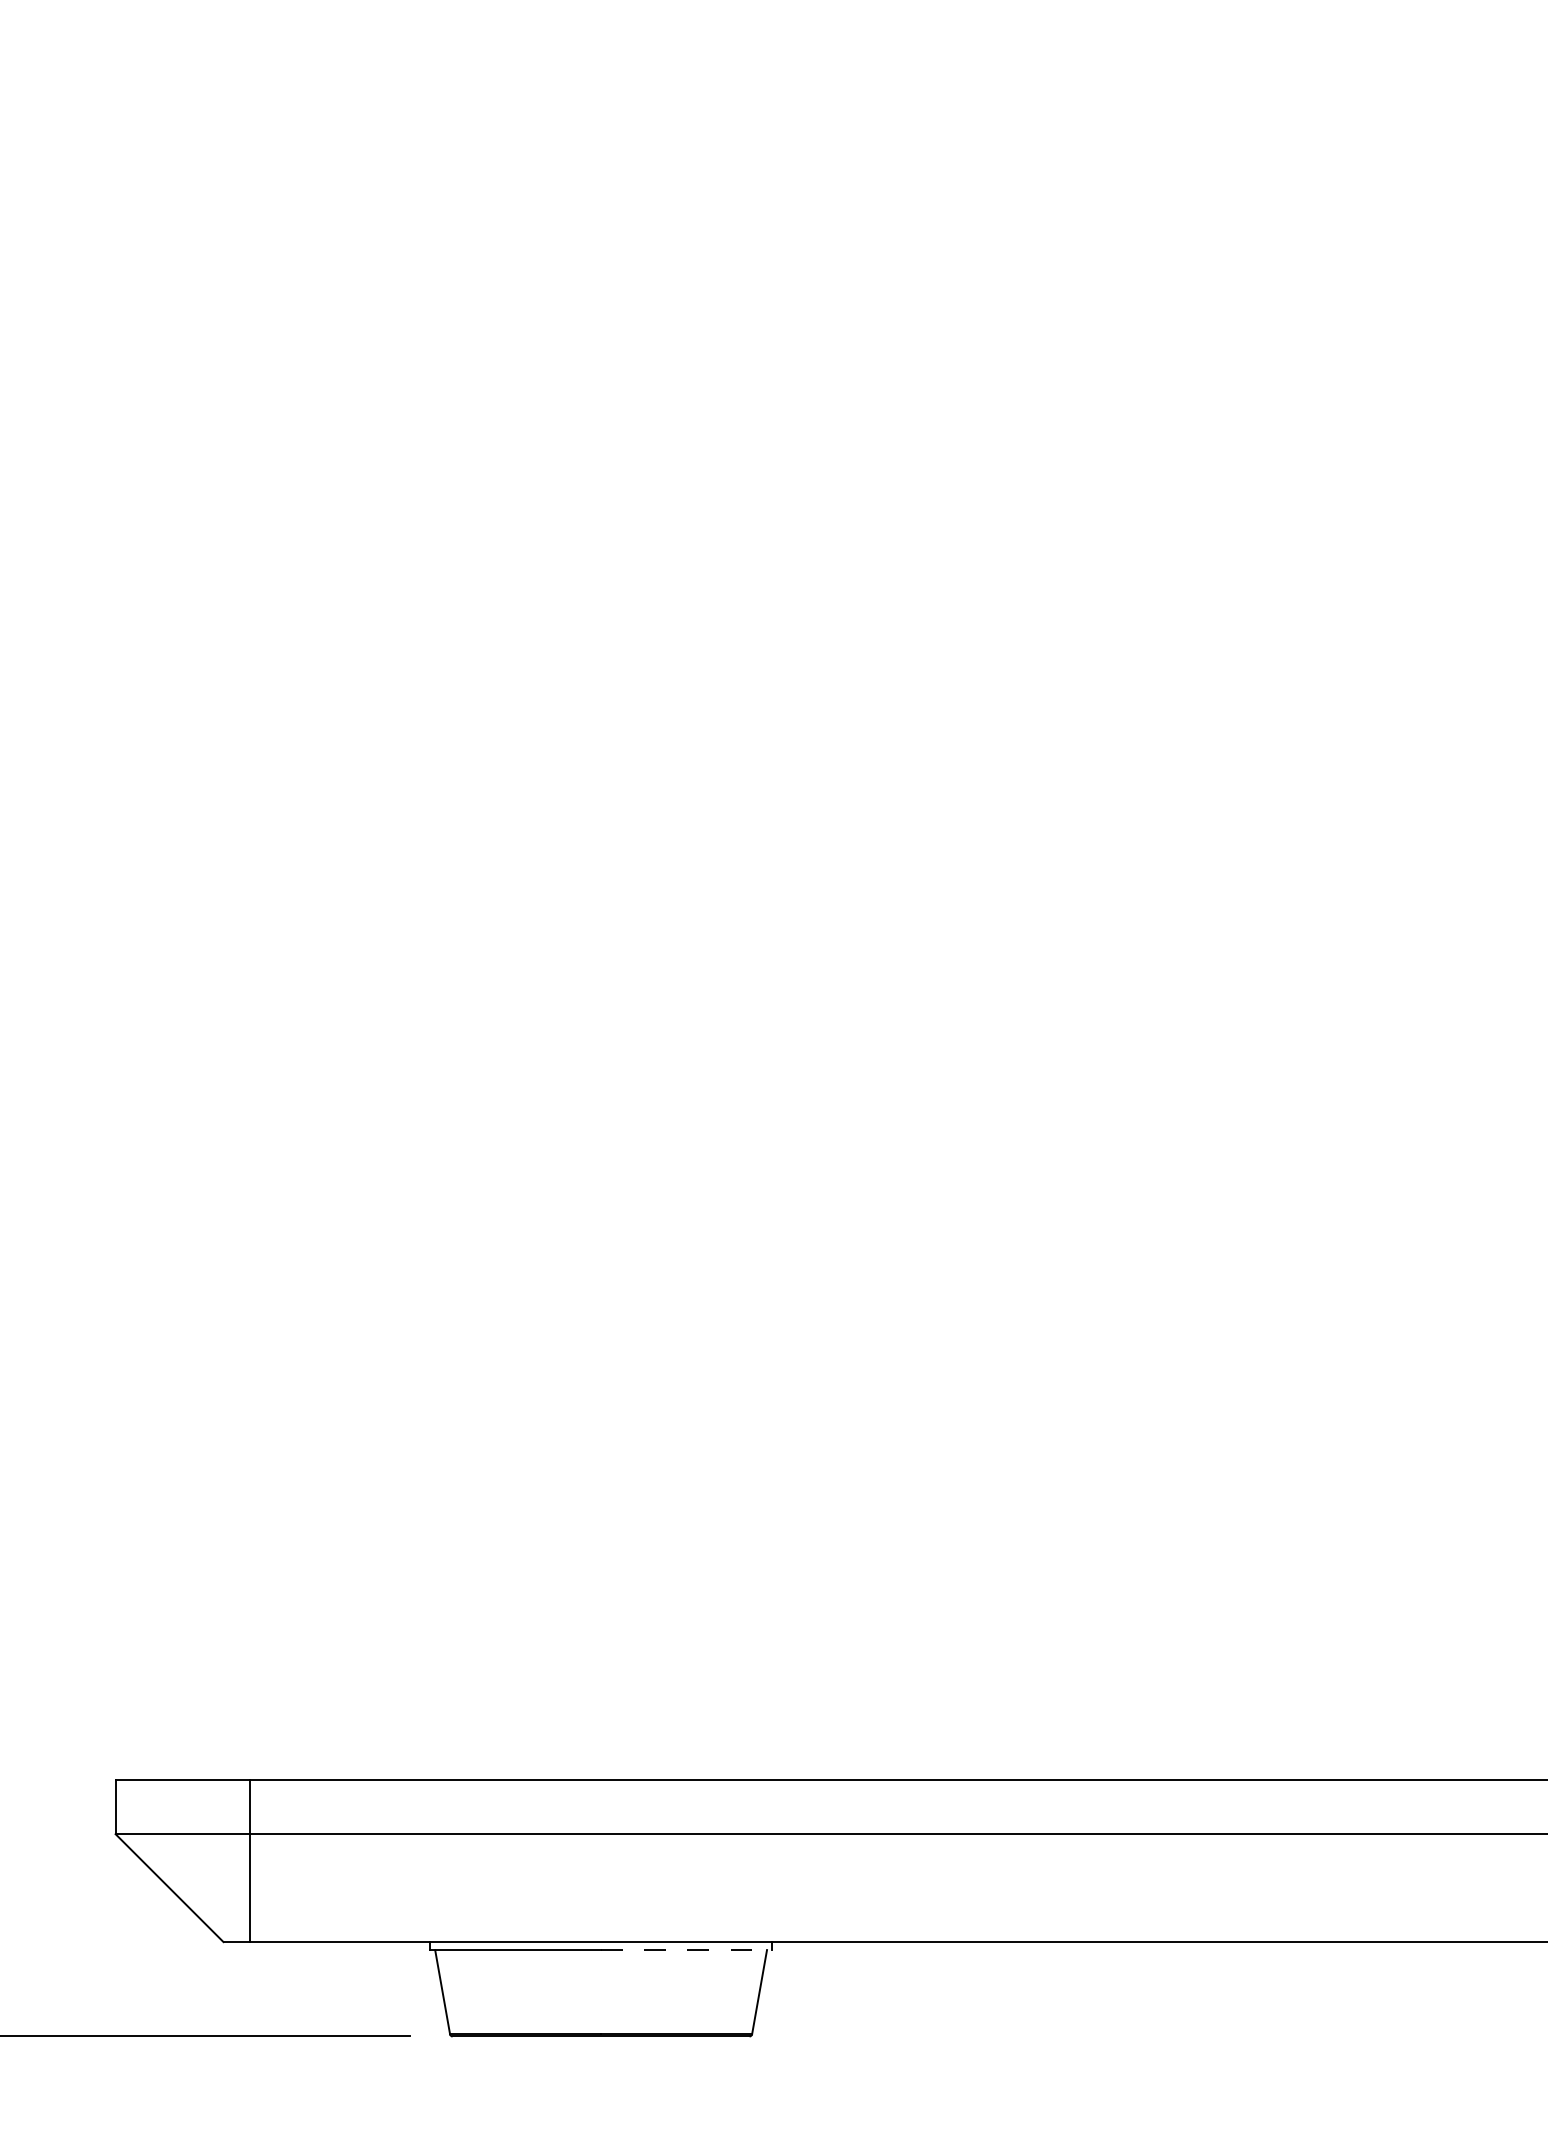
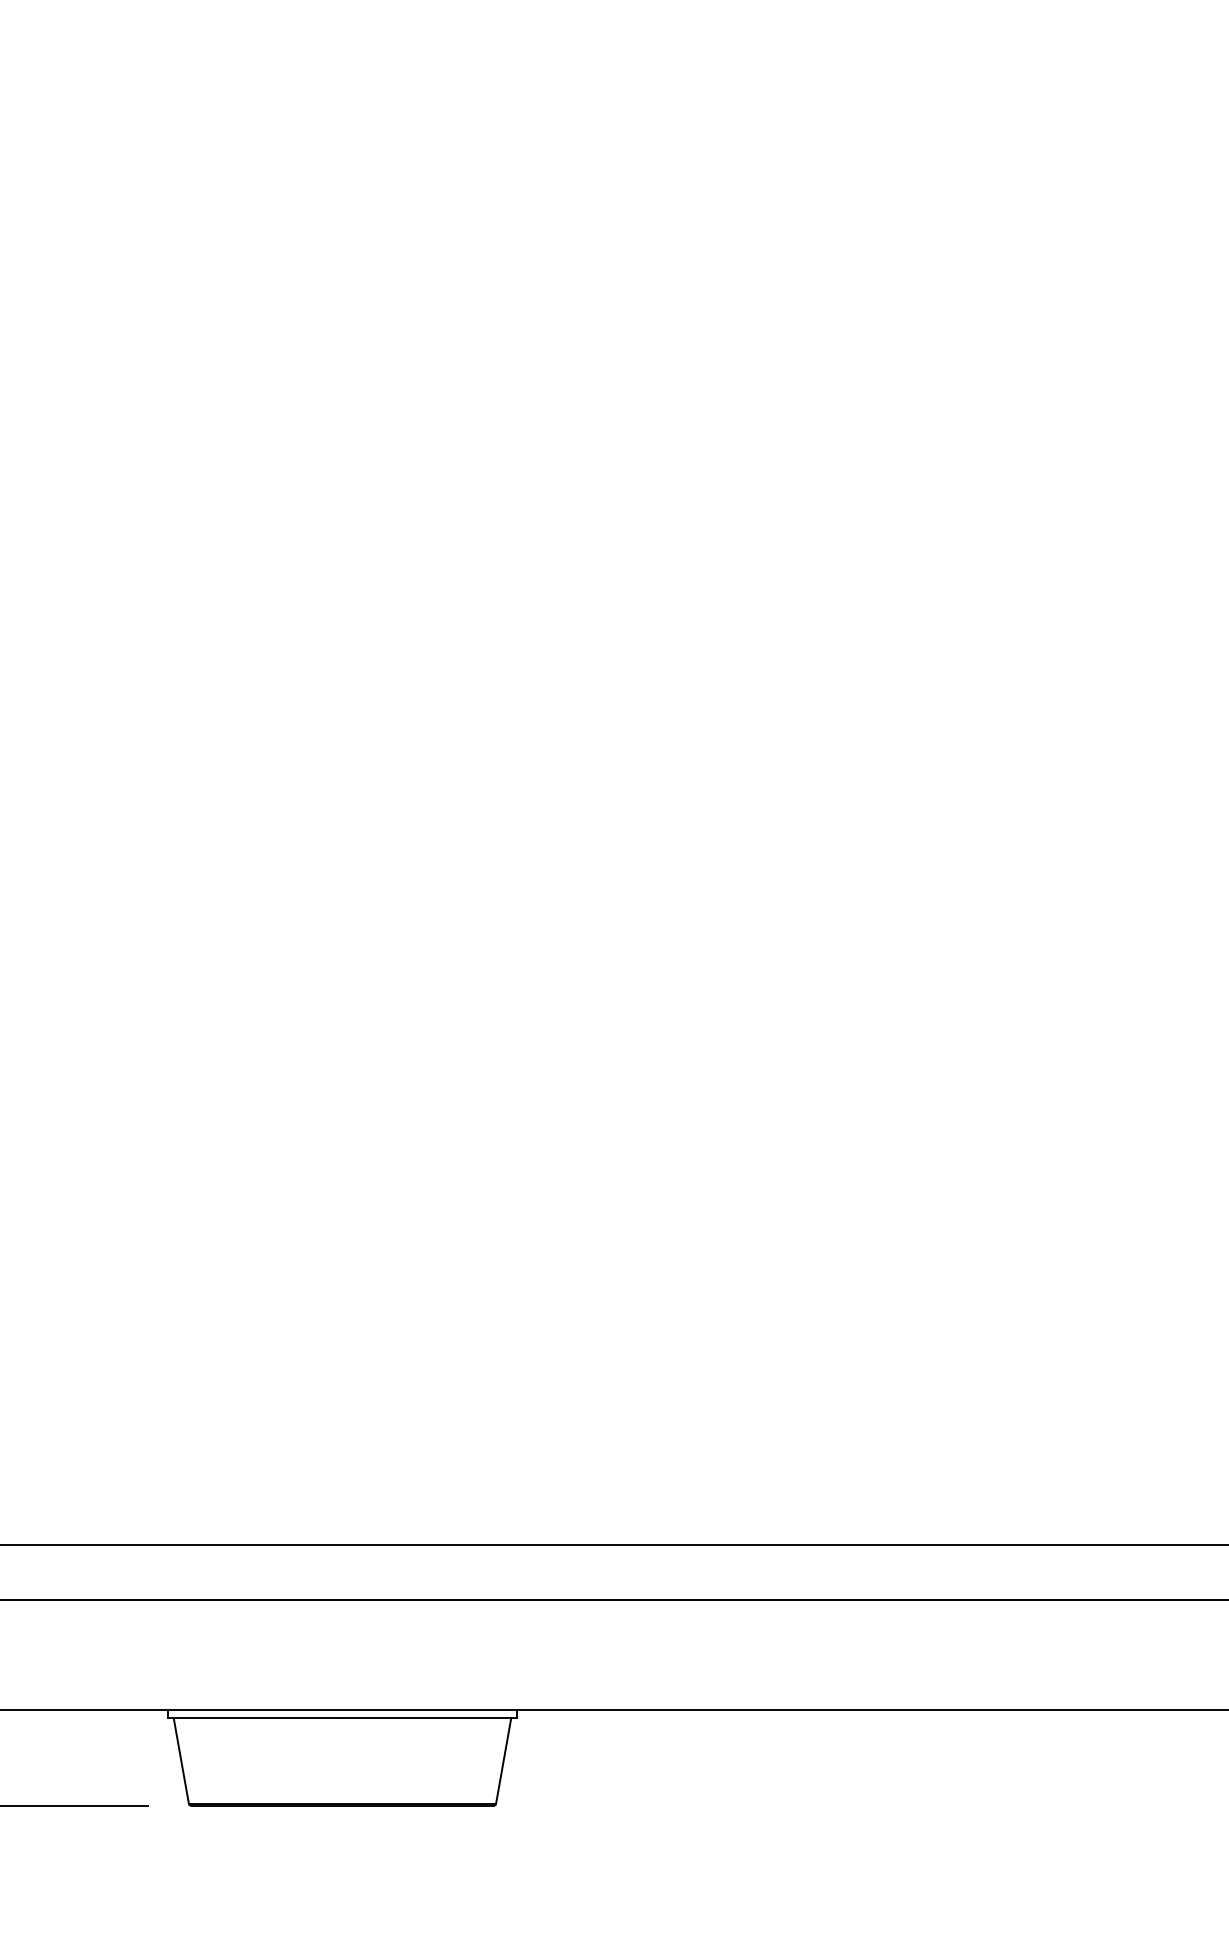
line: (686, 1950) -> (429, 1718), dashed -> solid

